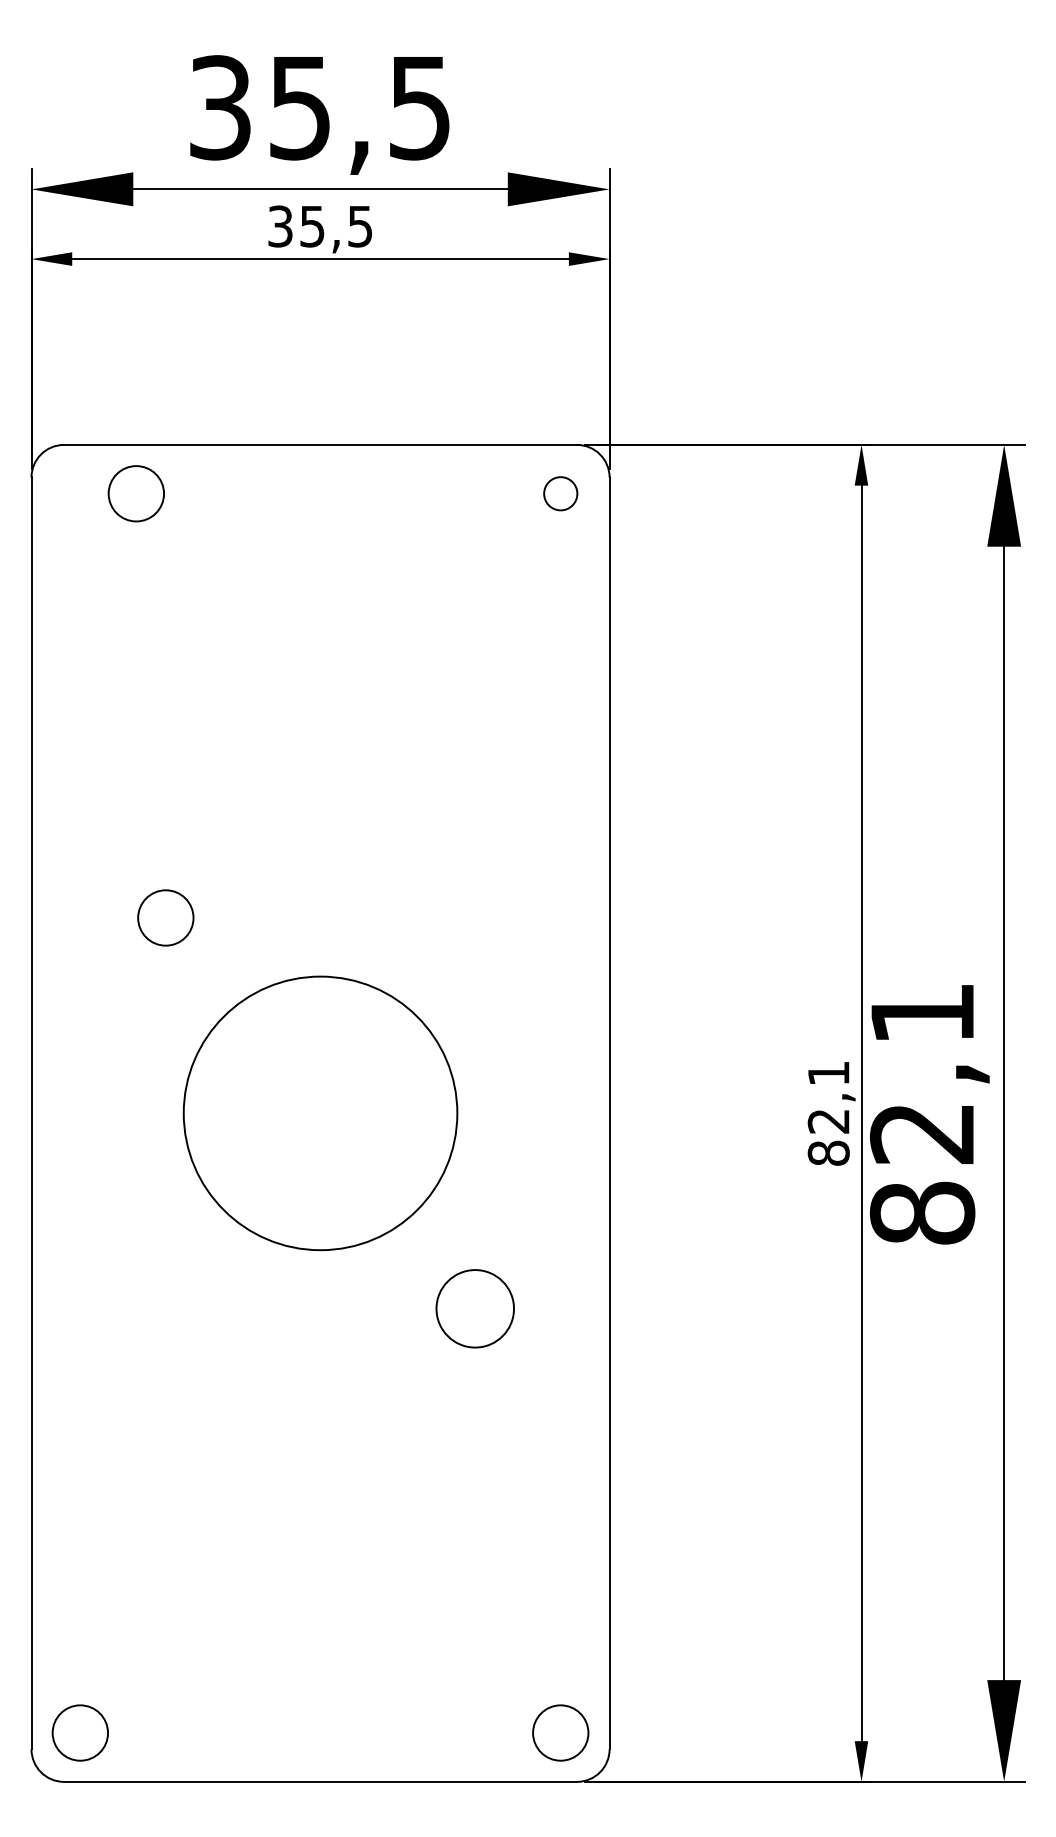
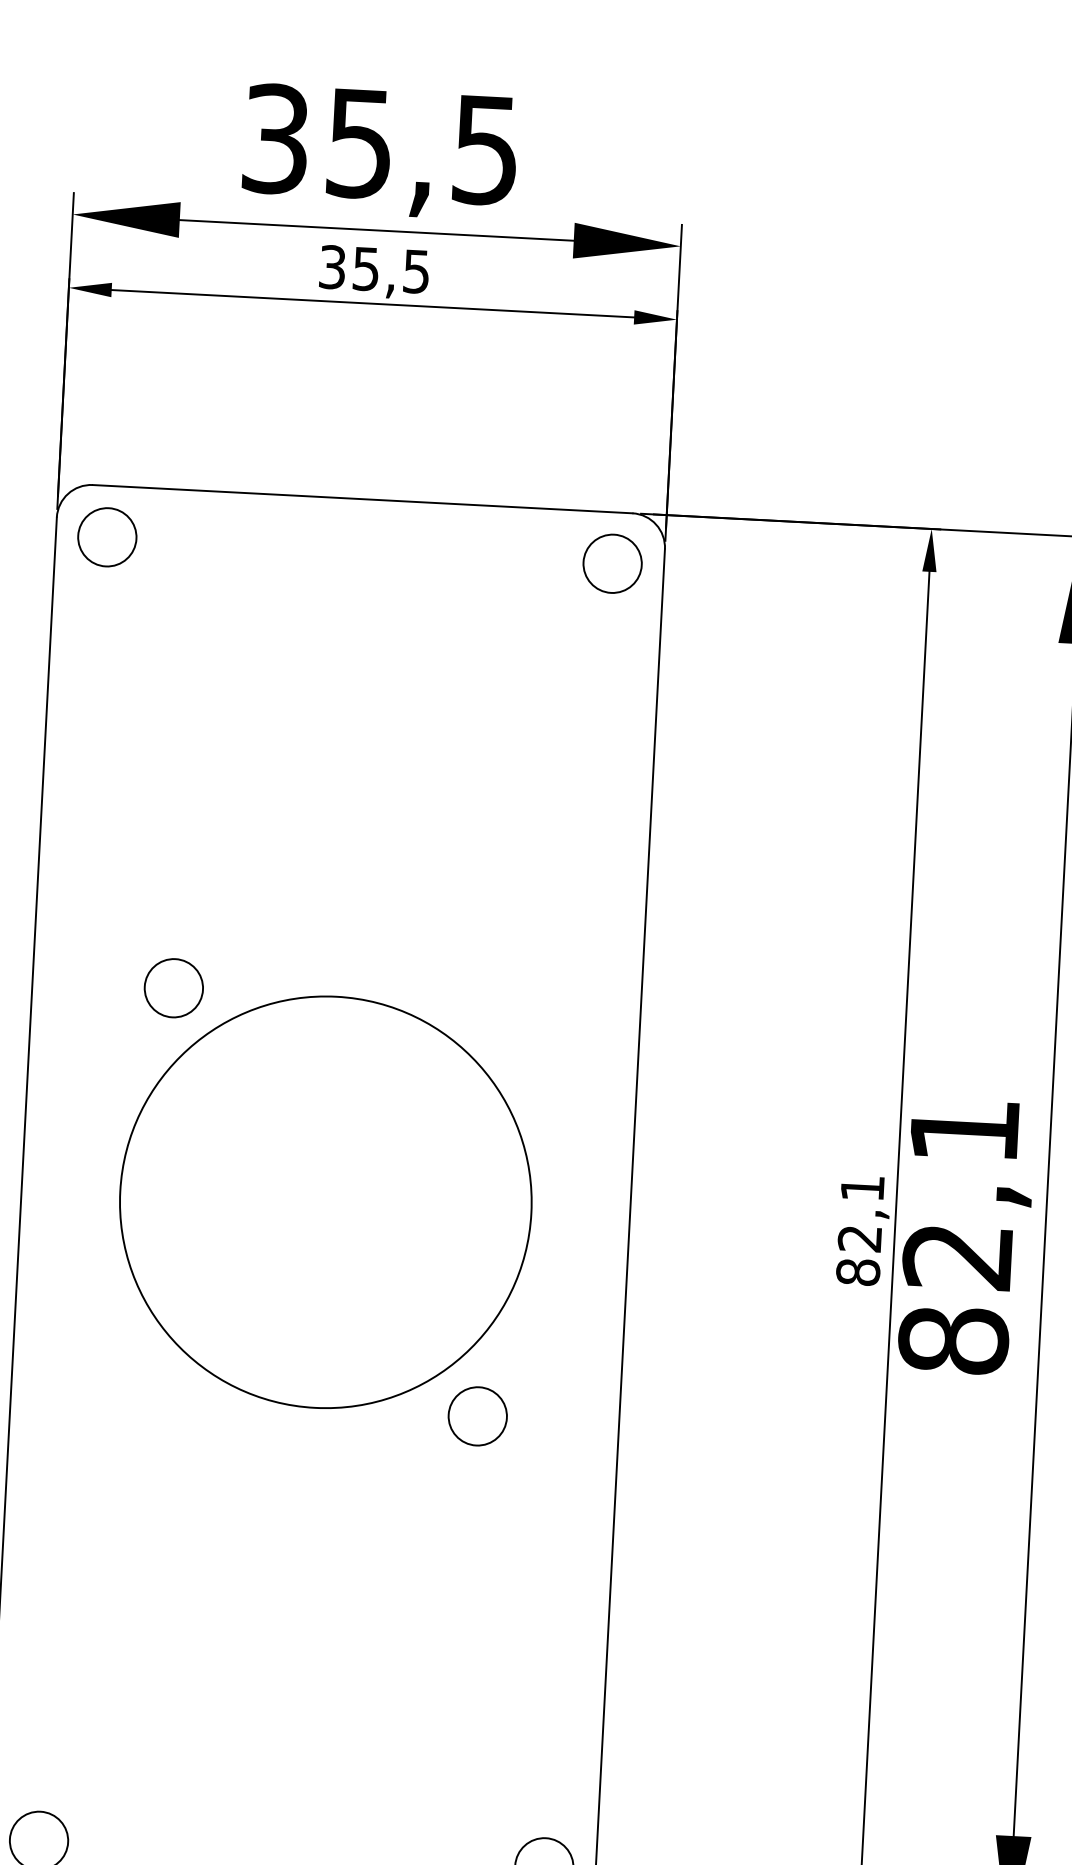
circle: (135, 493) -> (106, 536), moved
circle: (560, 493) -> (612, 563), size x1.67
circle: (320, 1112) -> (325, 1201), size x1.43
circle: (474, 1308) -> (477, 1416), size x0.71

